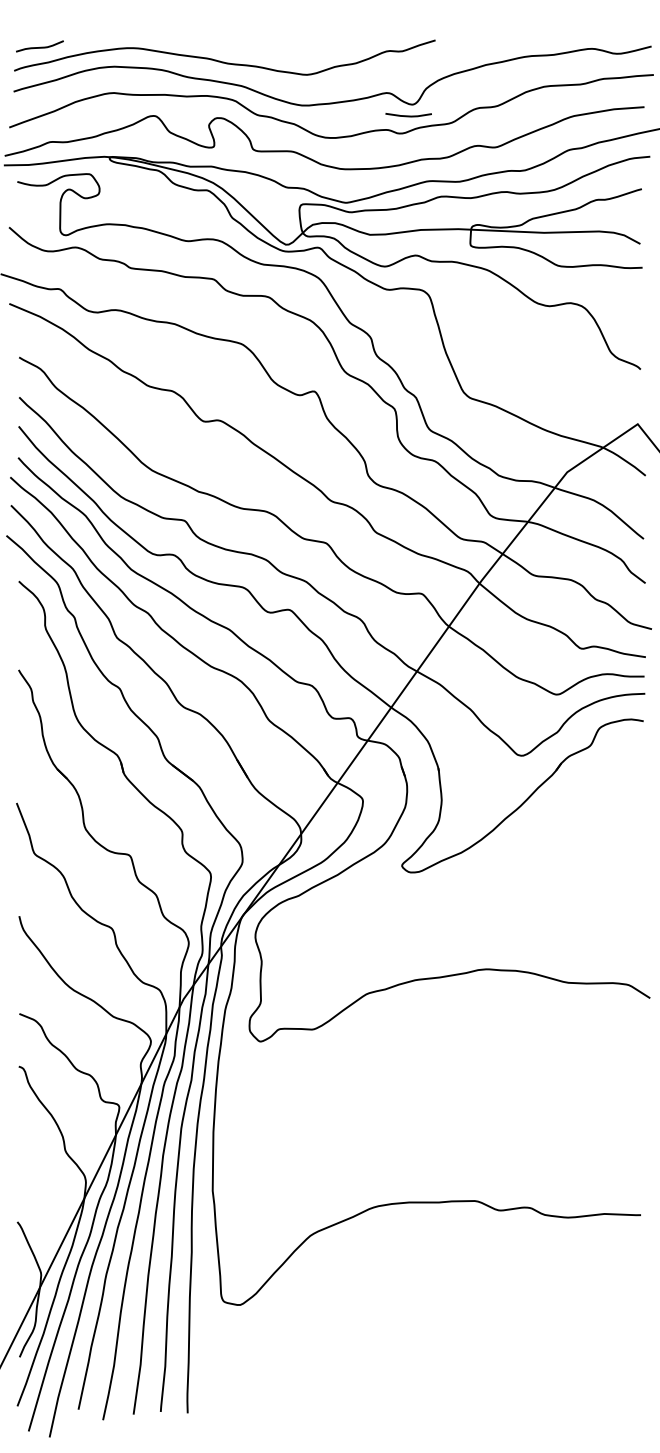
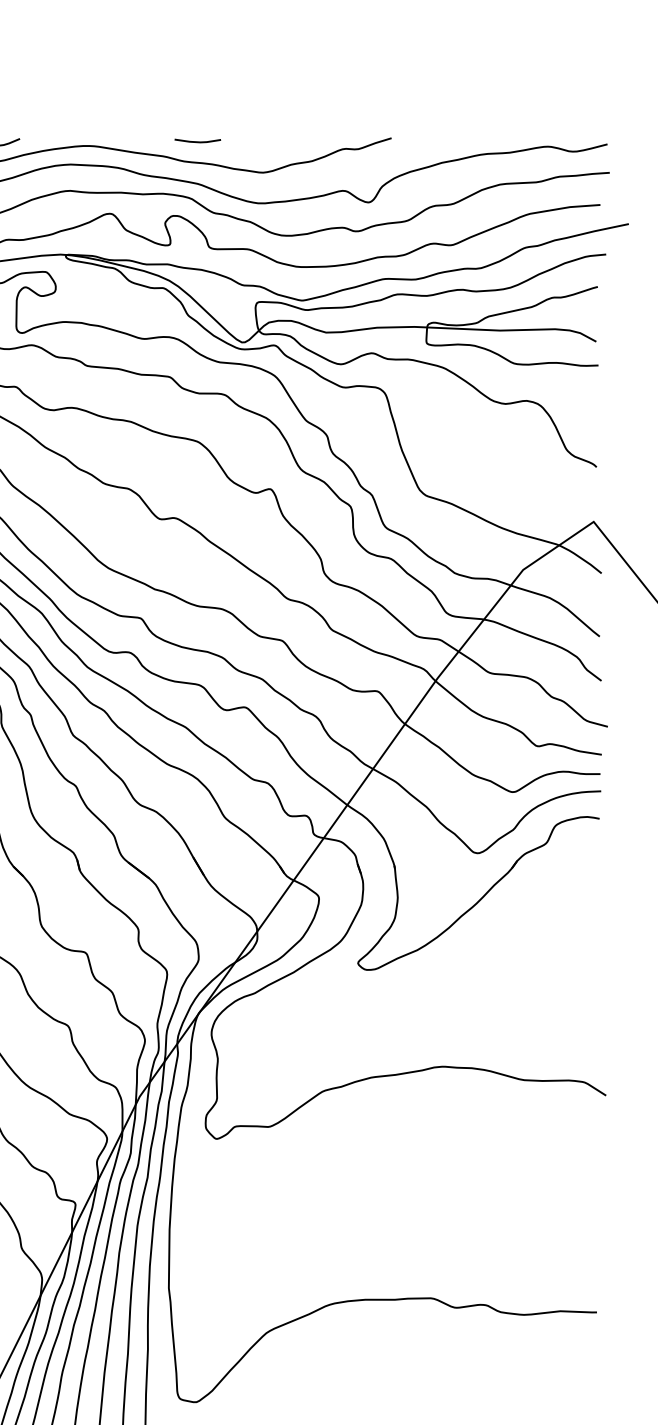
line: (408, 115) -> (197, 141), moved

